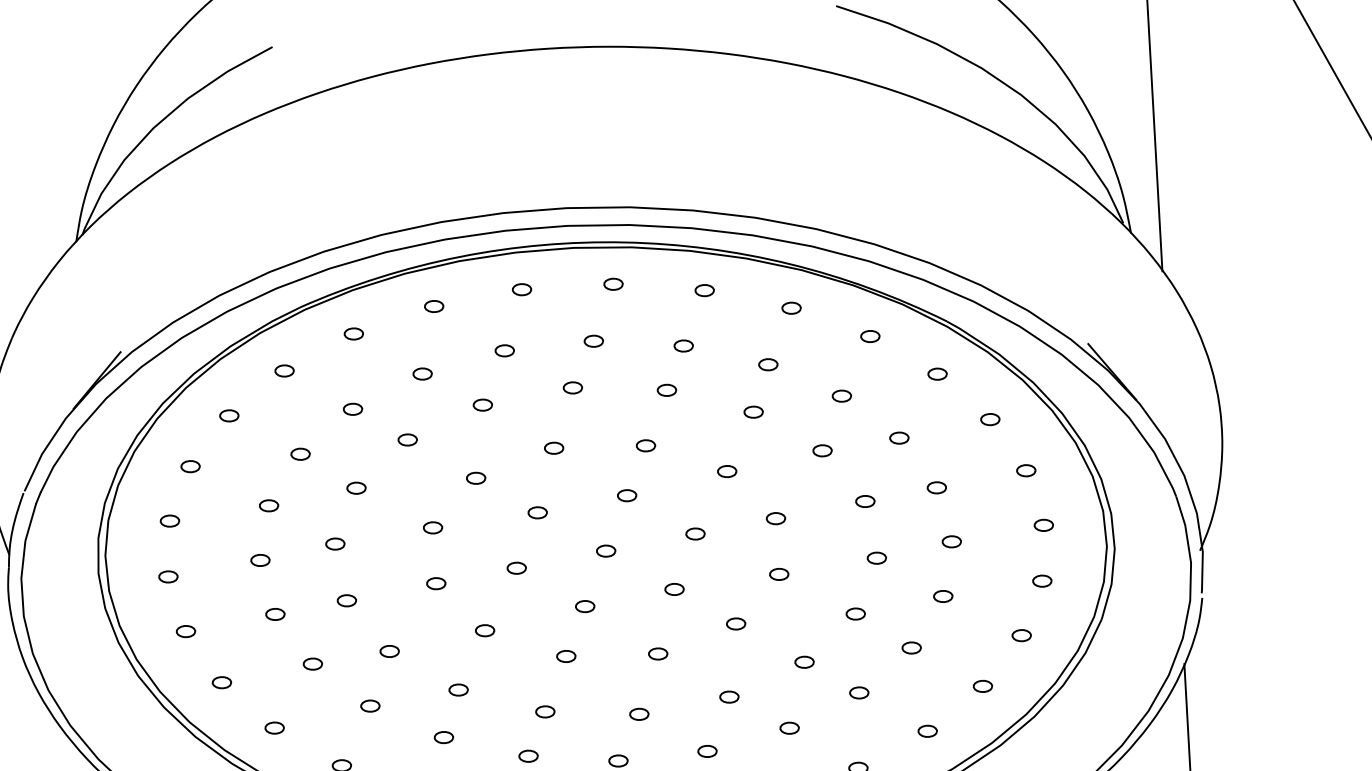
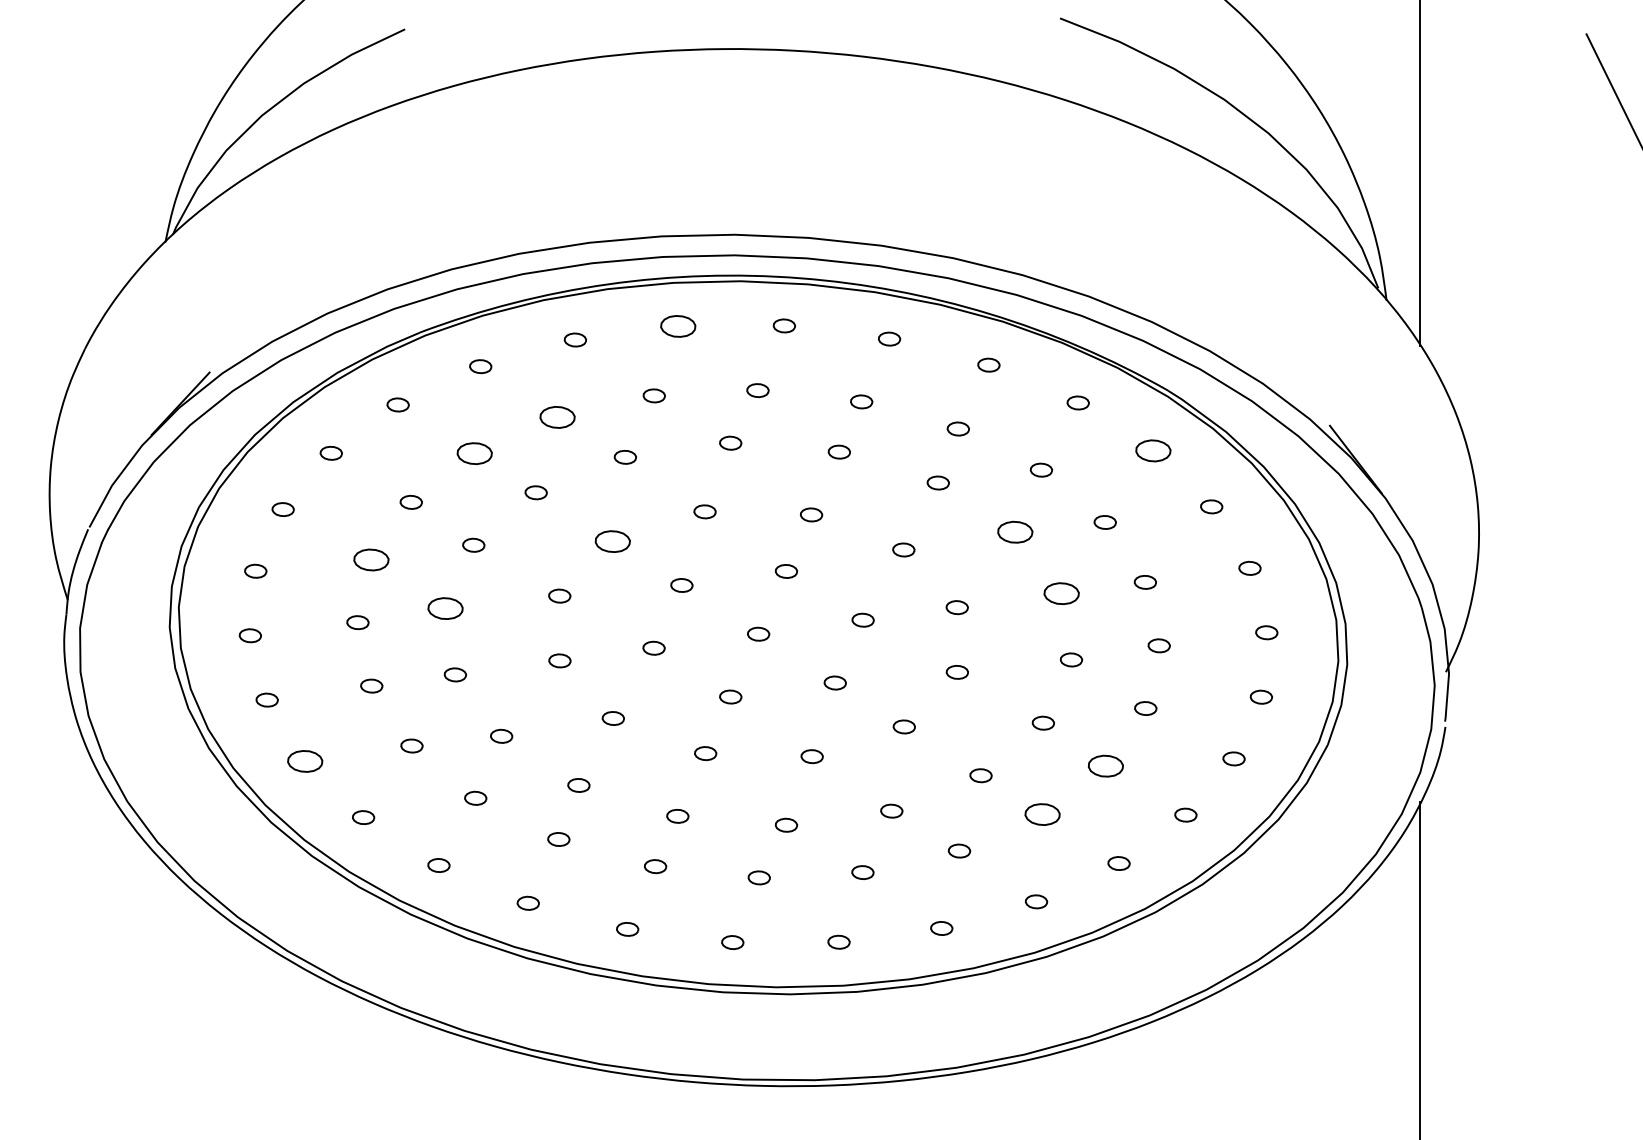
part: (521, 289) -> (677, 325), size x1.6
part: (937, 373) -> (1153, 450), size x1.6
part: (422, 374) -> (557, 417), size x1.6
part: (352, 409) -> (474, 453), size x1.6
part: (822, 450) -> (1015, 531), size x1.6
part: (475, 478) -> (612, 541), size x1.6
part: (865, 501) -> (1061, 593), size x1.6
part: (269, 505) -> (371, 559), size x1.6
part: (335, 544) -> (445, 608), size x1.6
part: (911, 647) -> (1105, 765), size x1.6
part: (221, 682) -> (305, 761), size x1.6
part: (858, 692) -> (1041, 814), size x1.6

